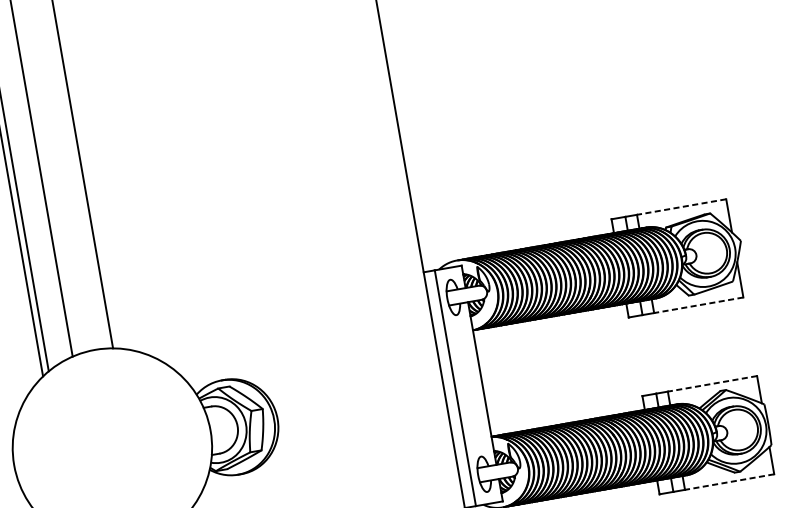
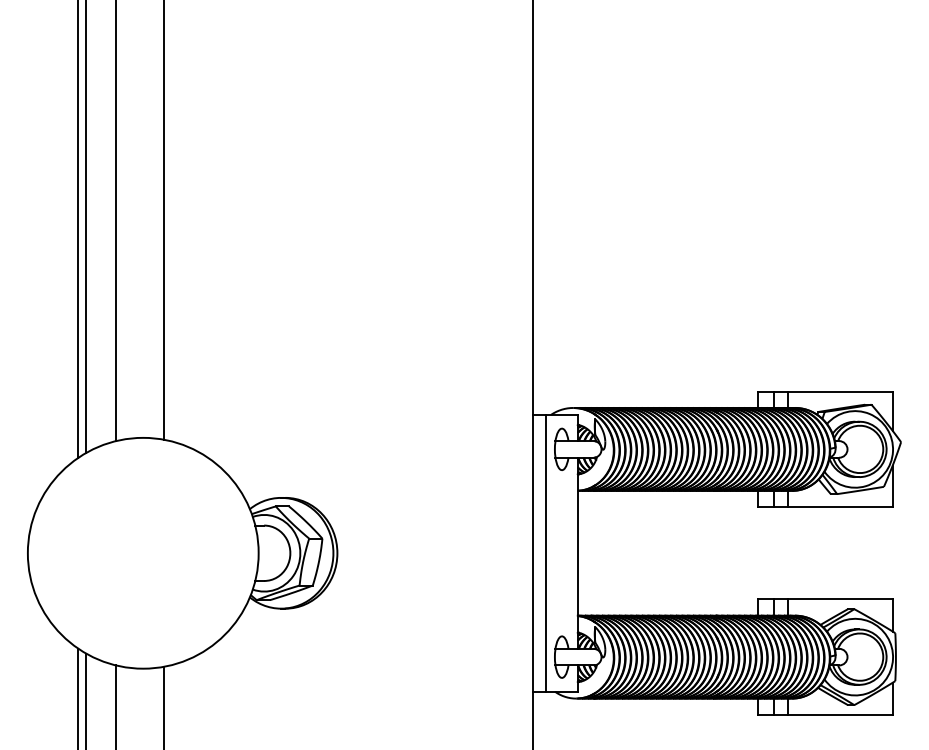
line: (680, 206) -> (839, 391), dashed -> solid
line: (698, 305) -> (839, 507), dashed -> solid
line: (711, 384) -> (839, 599), dashed -> solid
line: (728, 481) -> (839, 714), dashed -> solid

